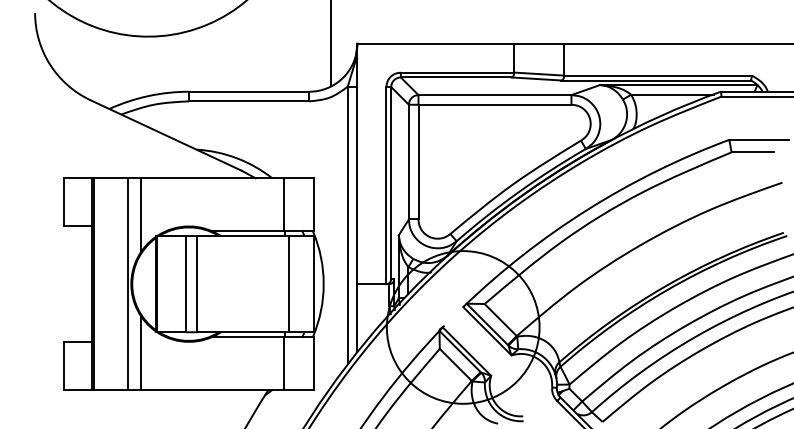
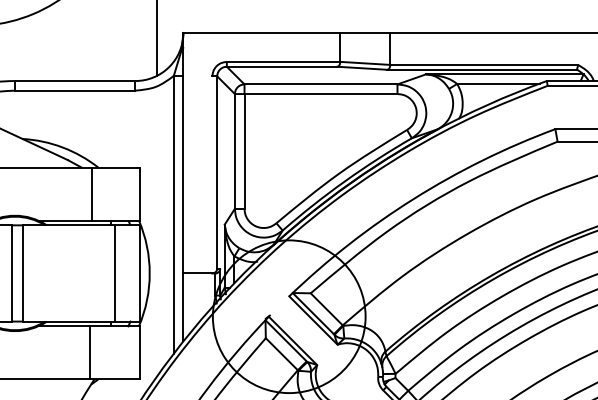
line: (386, 185) -> (212, 174), removed
line: (284, 204) -> (92, 193), moved
line: (284, 363) -> (90, 352), moved

